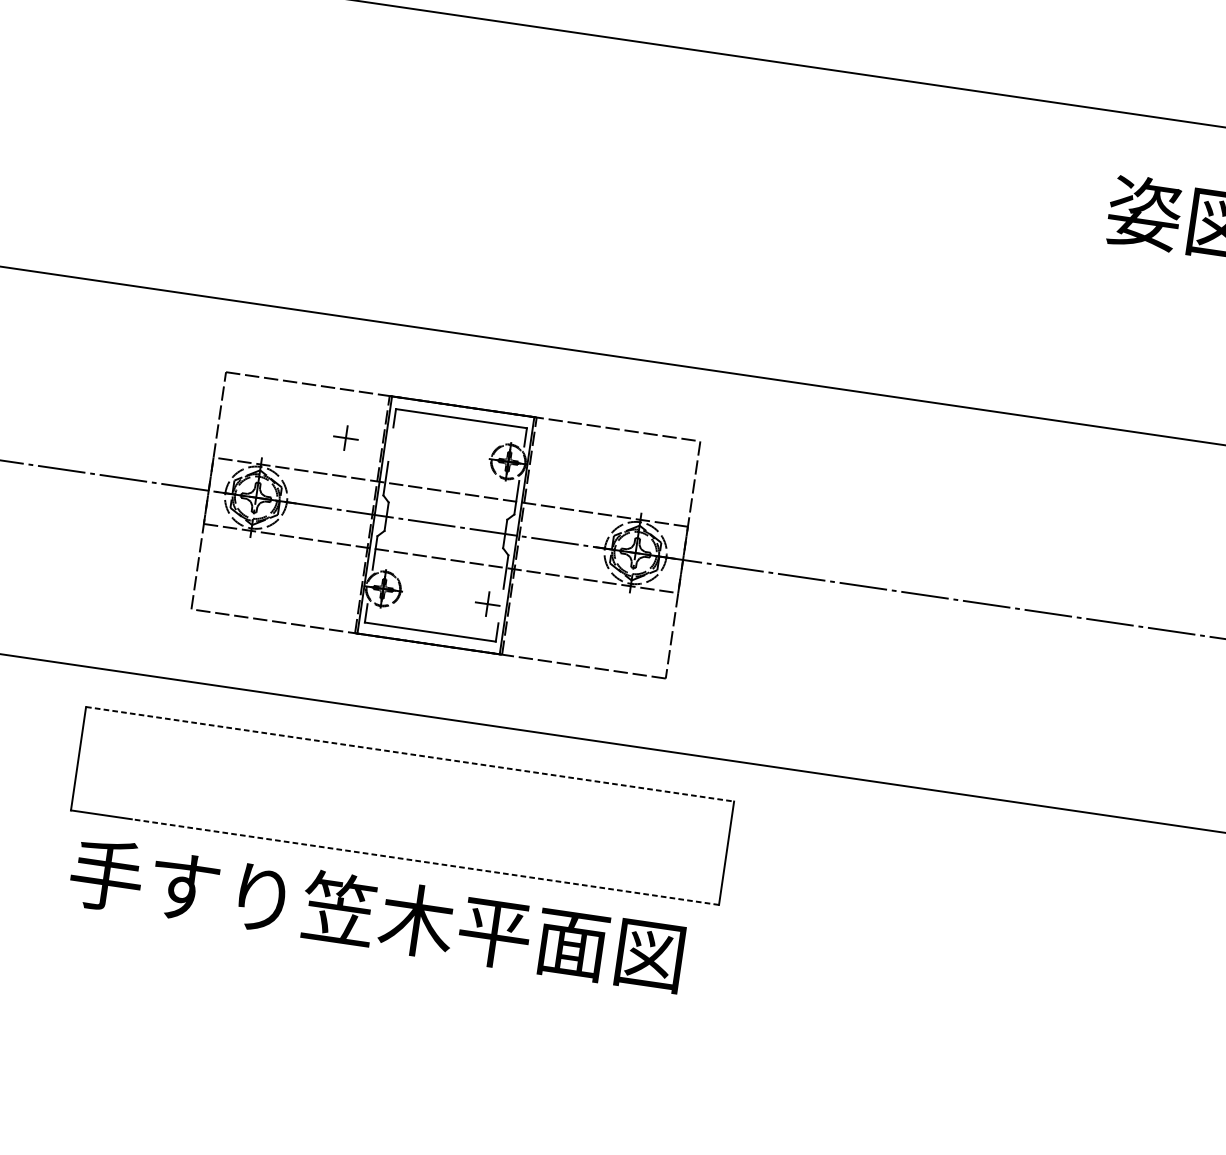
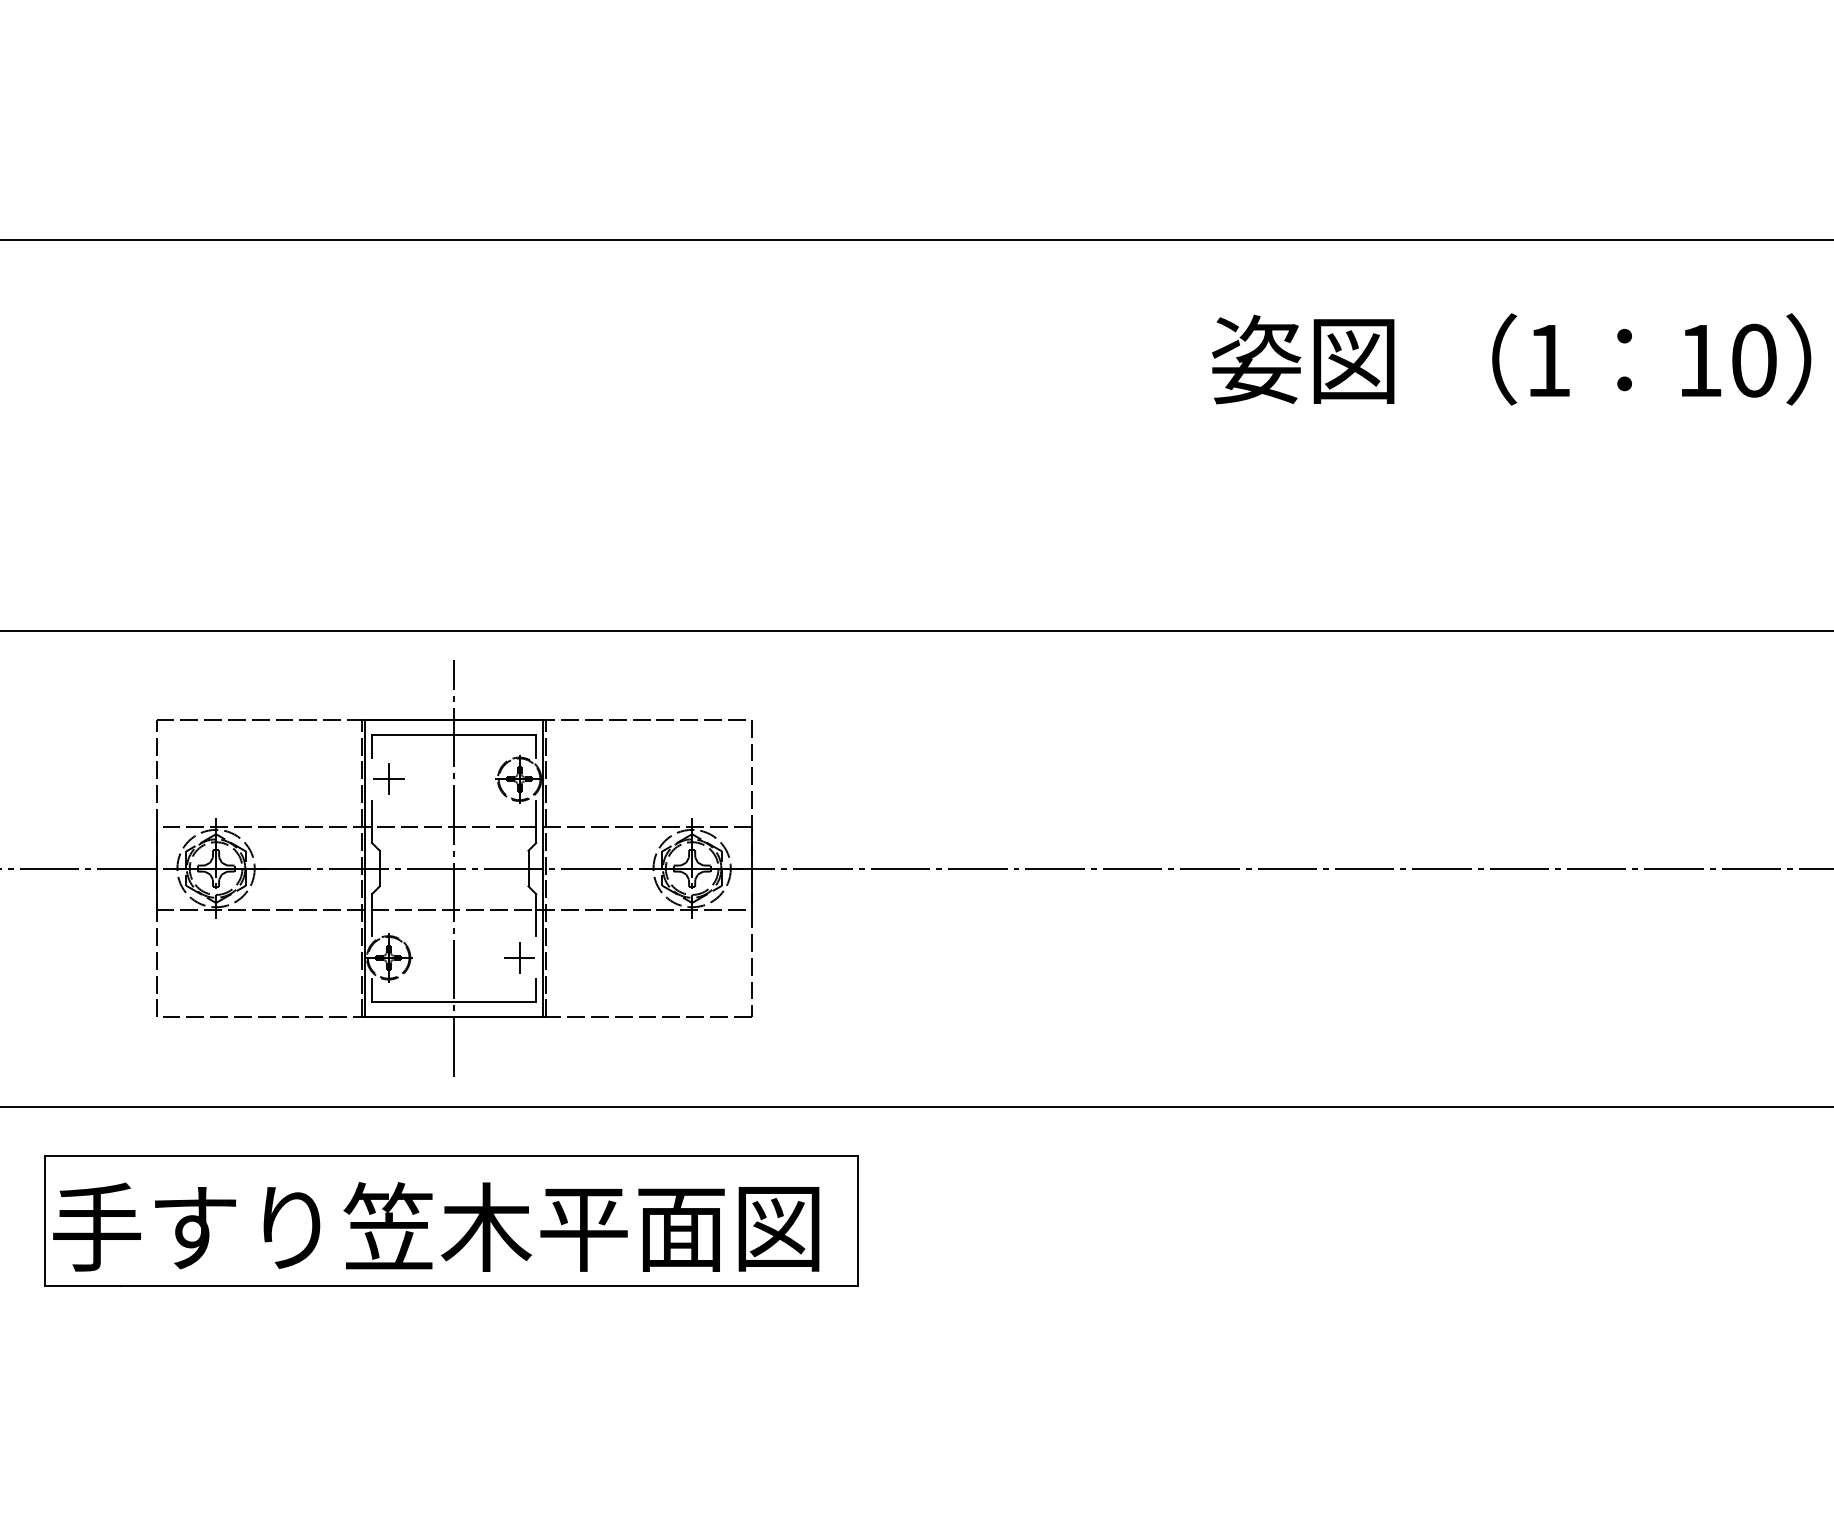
part: (345, 437) -> (388, 778), moved
line: (446, 525) -> (454, 868), added
line: (410, 754) -> (451, 1156), dashed -> solid
line: (424, 861) -> (488, 1285), dashed -> solid
text: (377, 914) -> (436, 1226), moved

